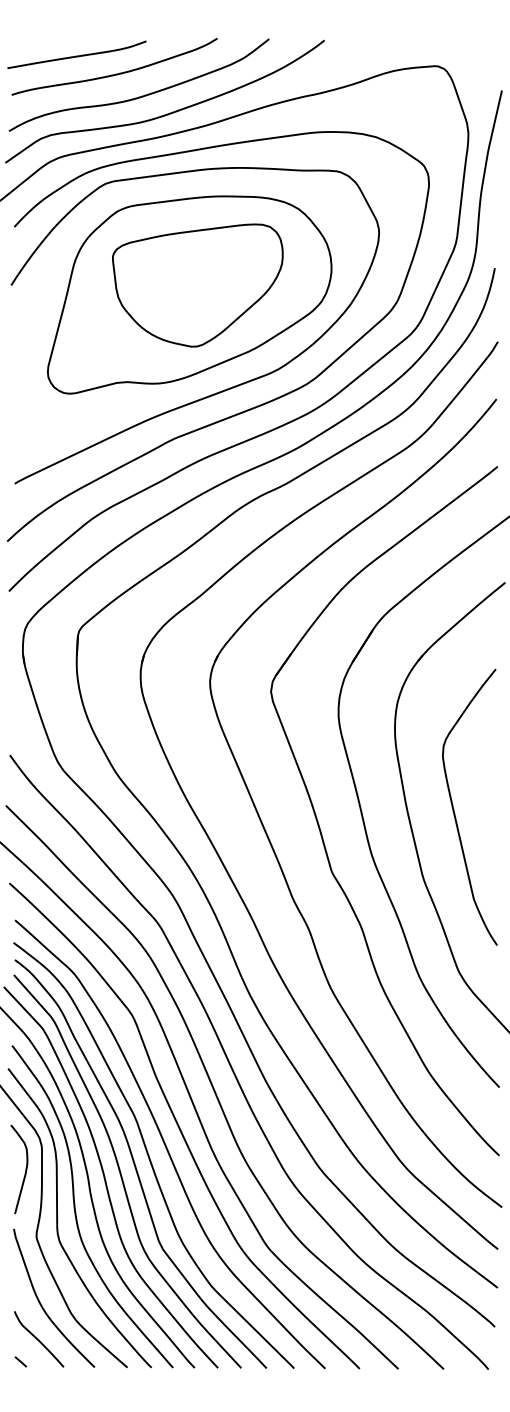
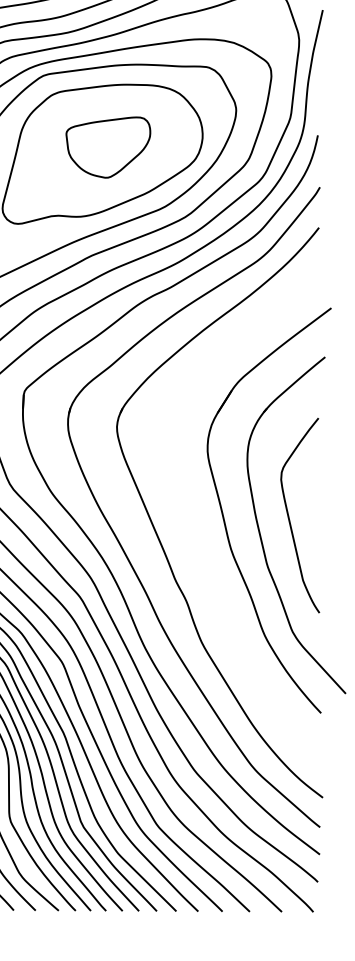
part: (197, 285) -> (108, 147), size x0.7
part: (321, 830) -> (195, 531), removed

